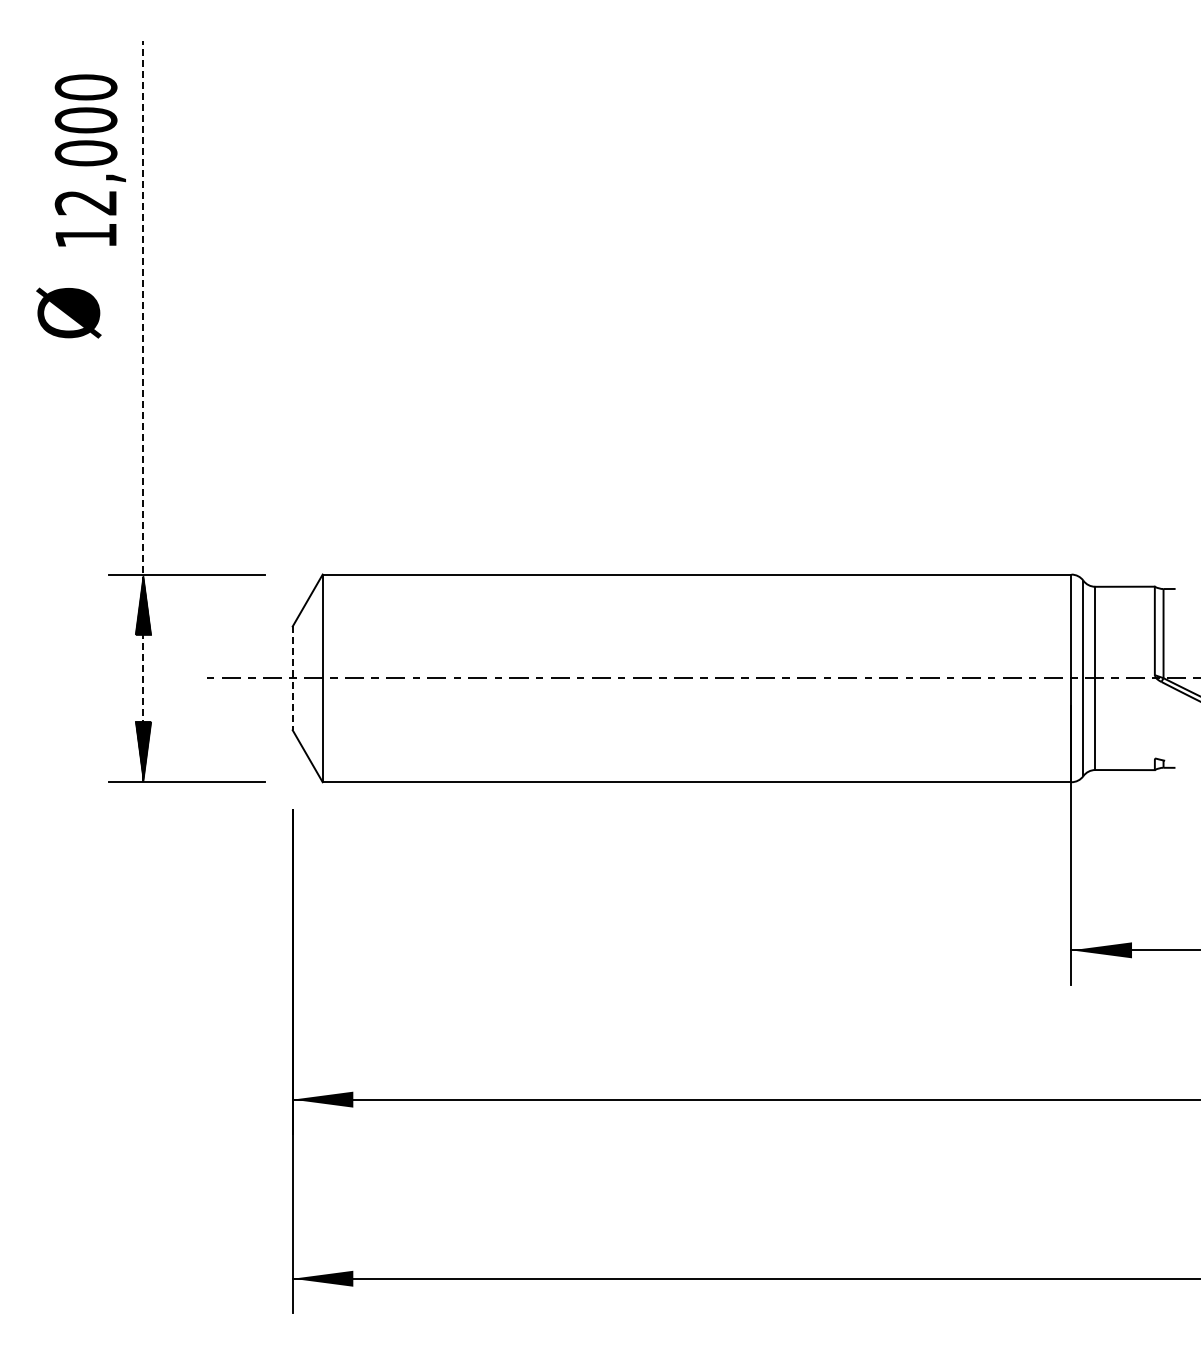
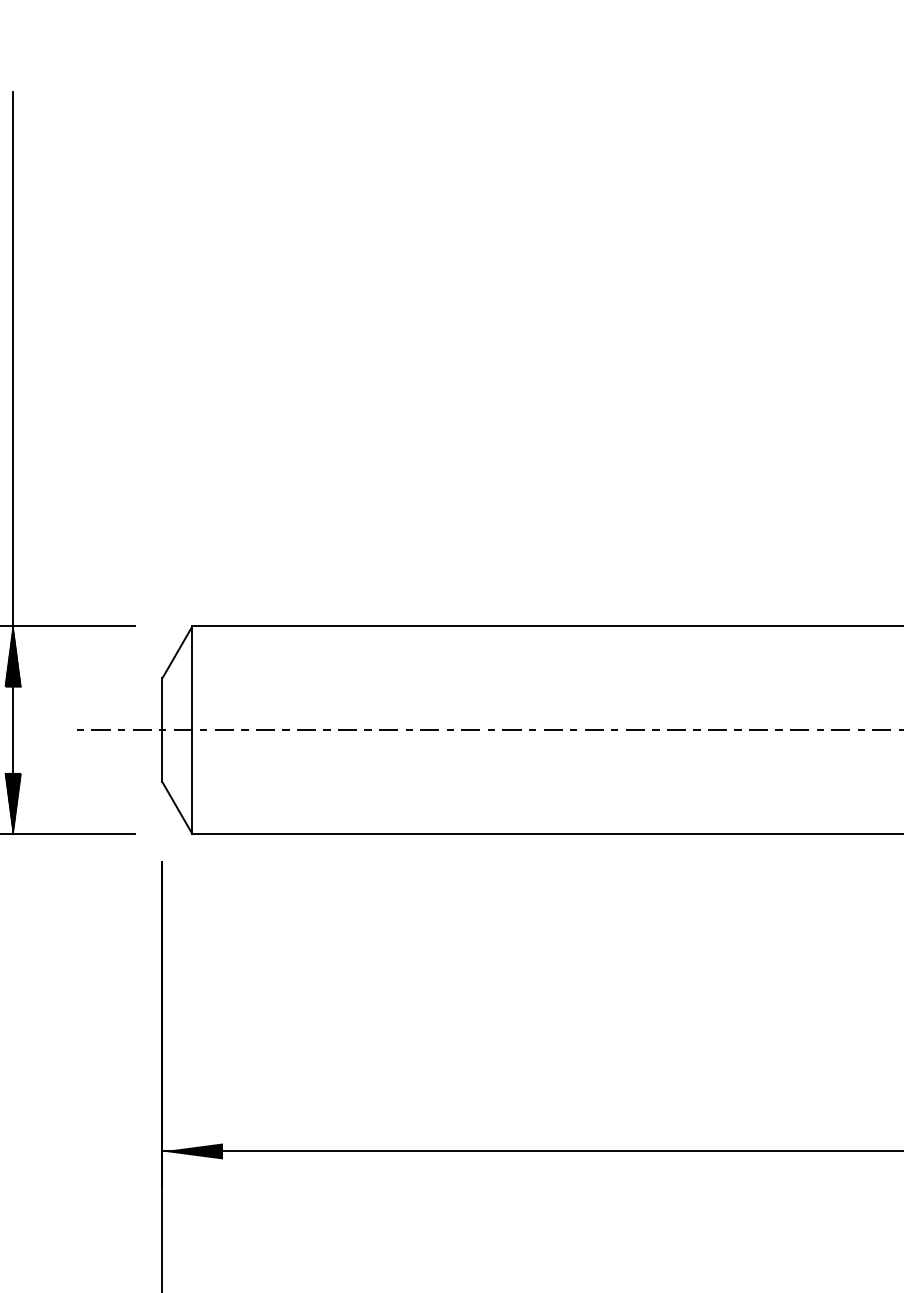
line: (143, 411) -> (13, 463), dashed -> solid
line: (292, 678) -> (162, 730), dashed -> solid

